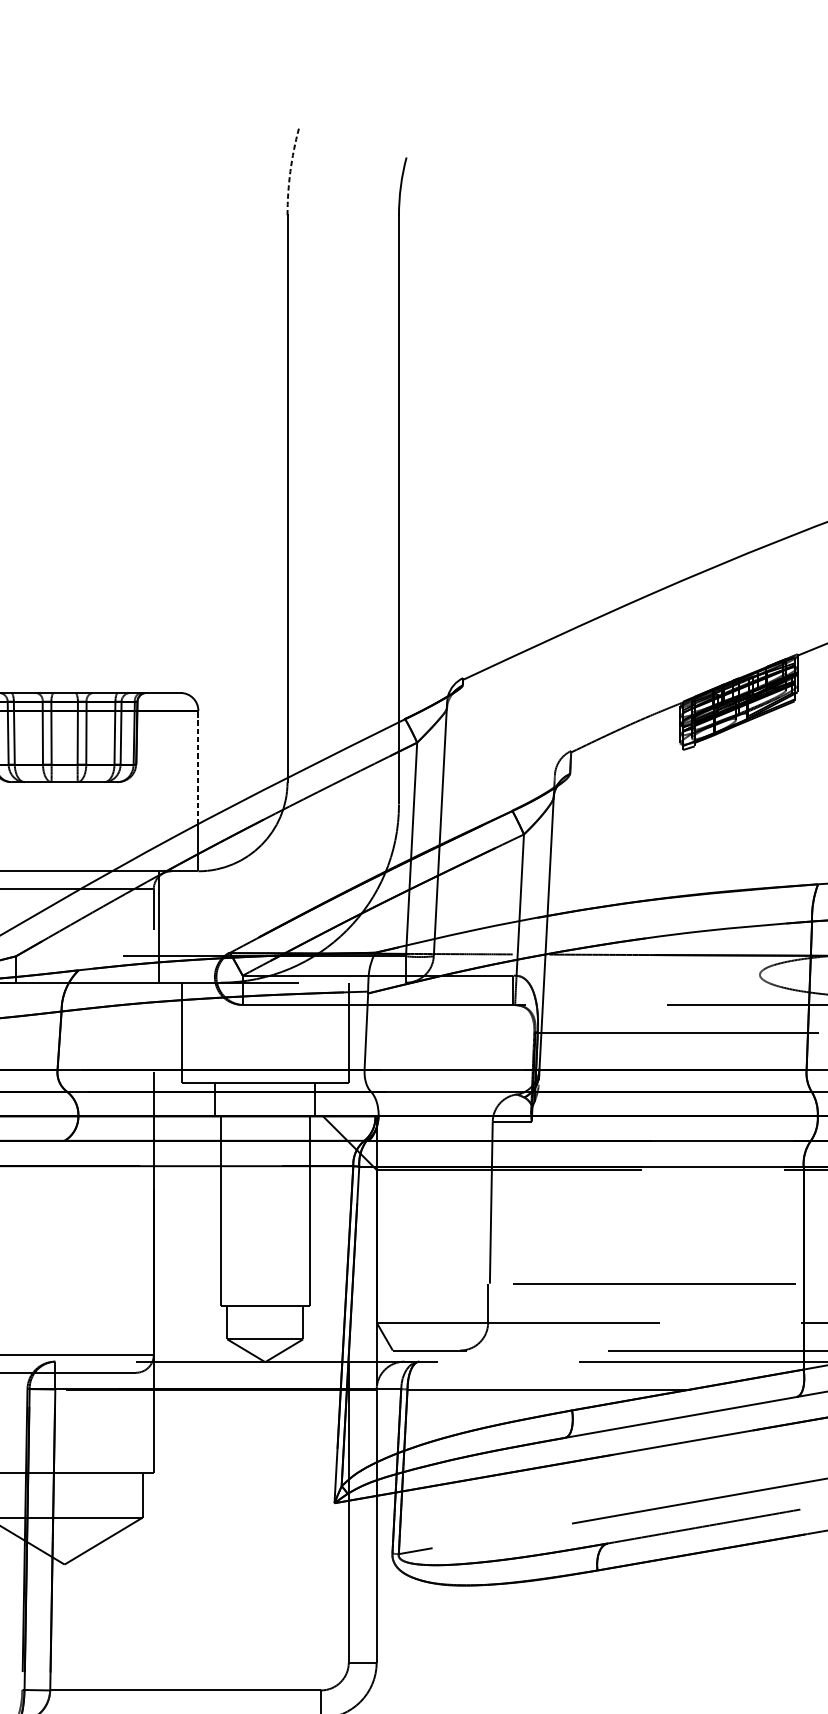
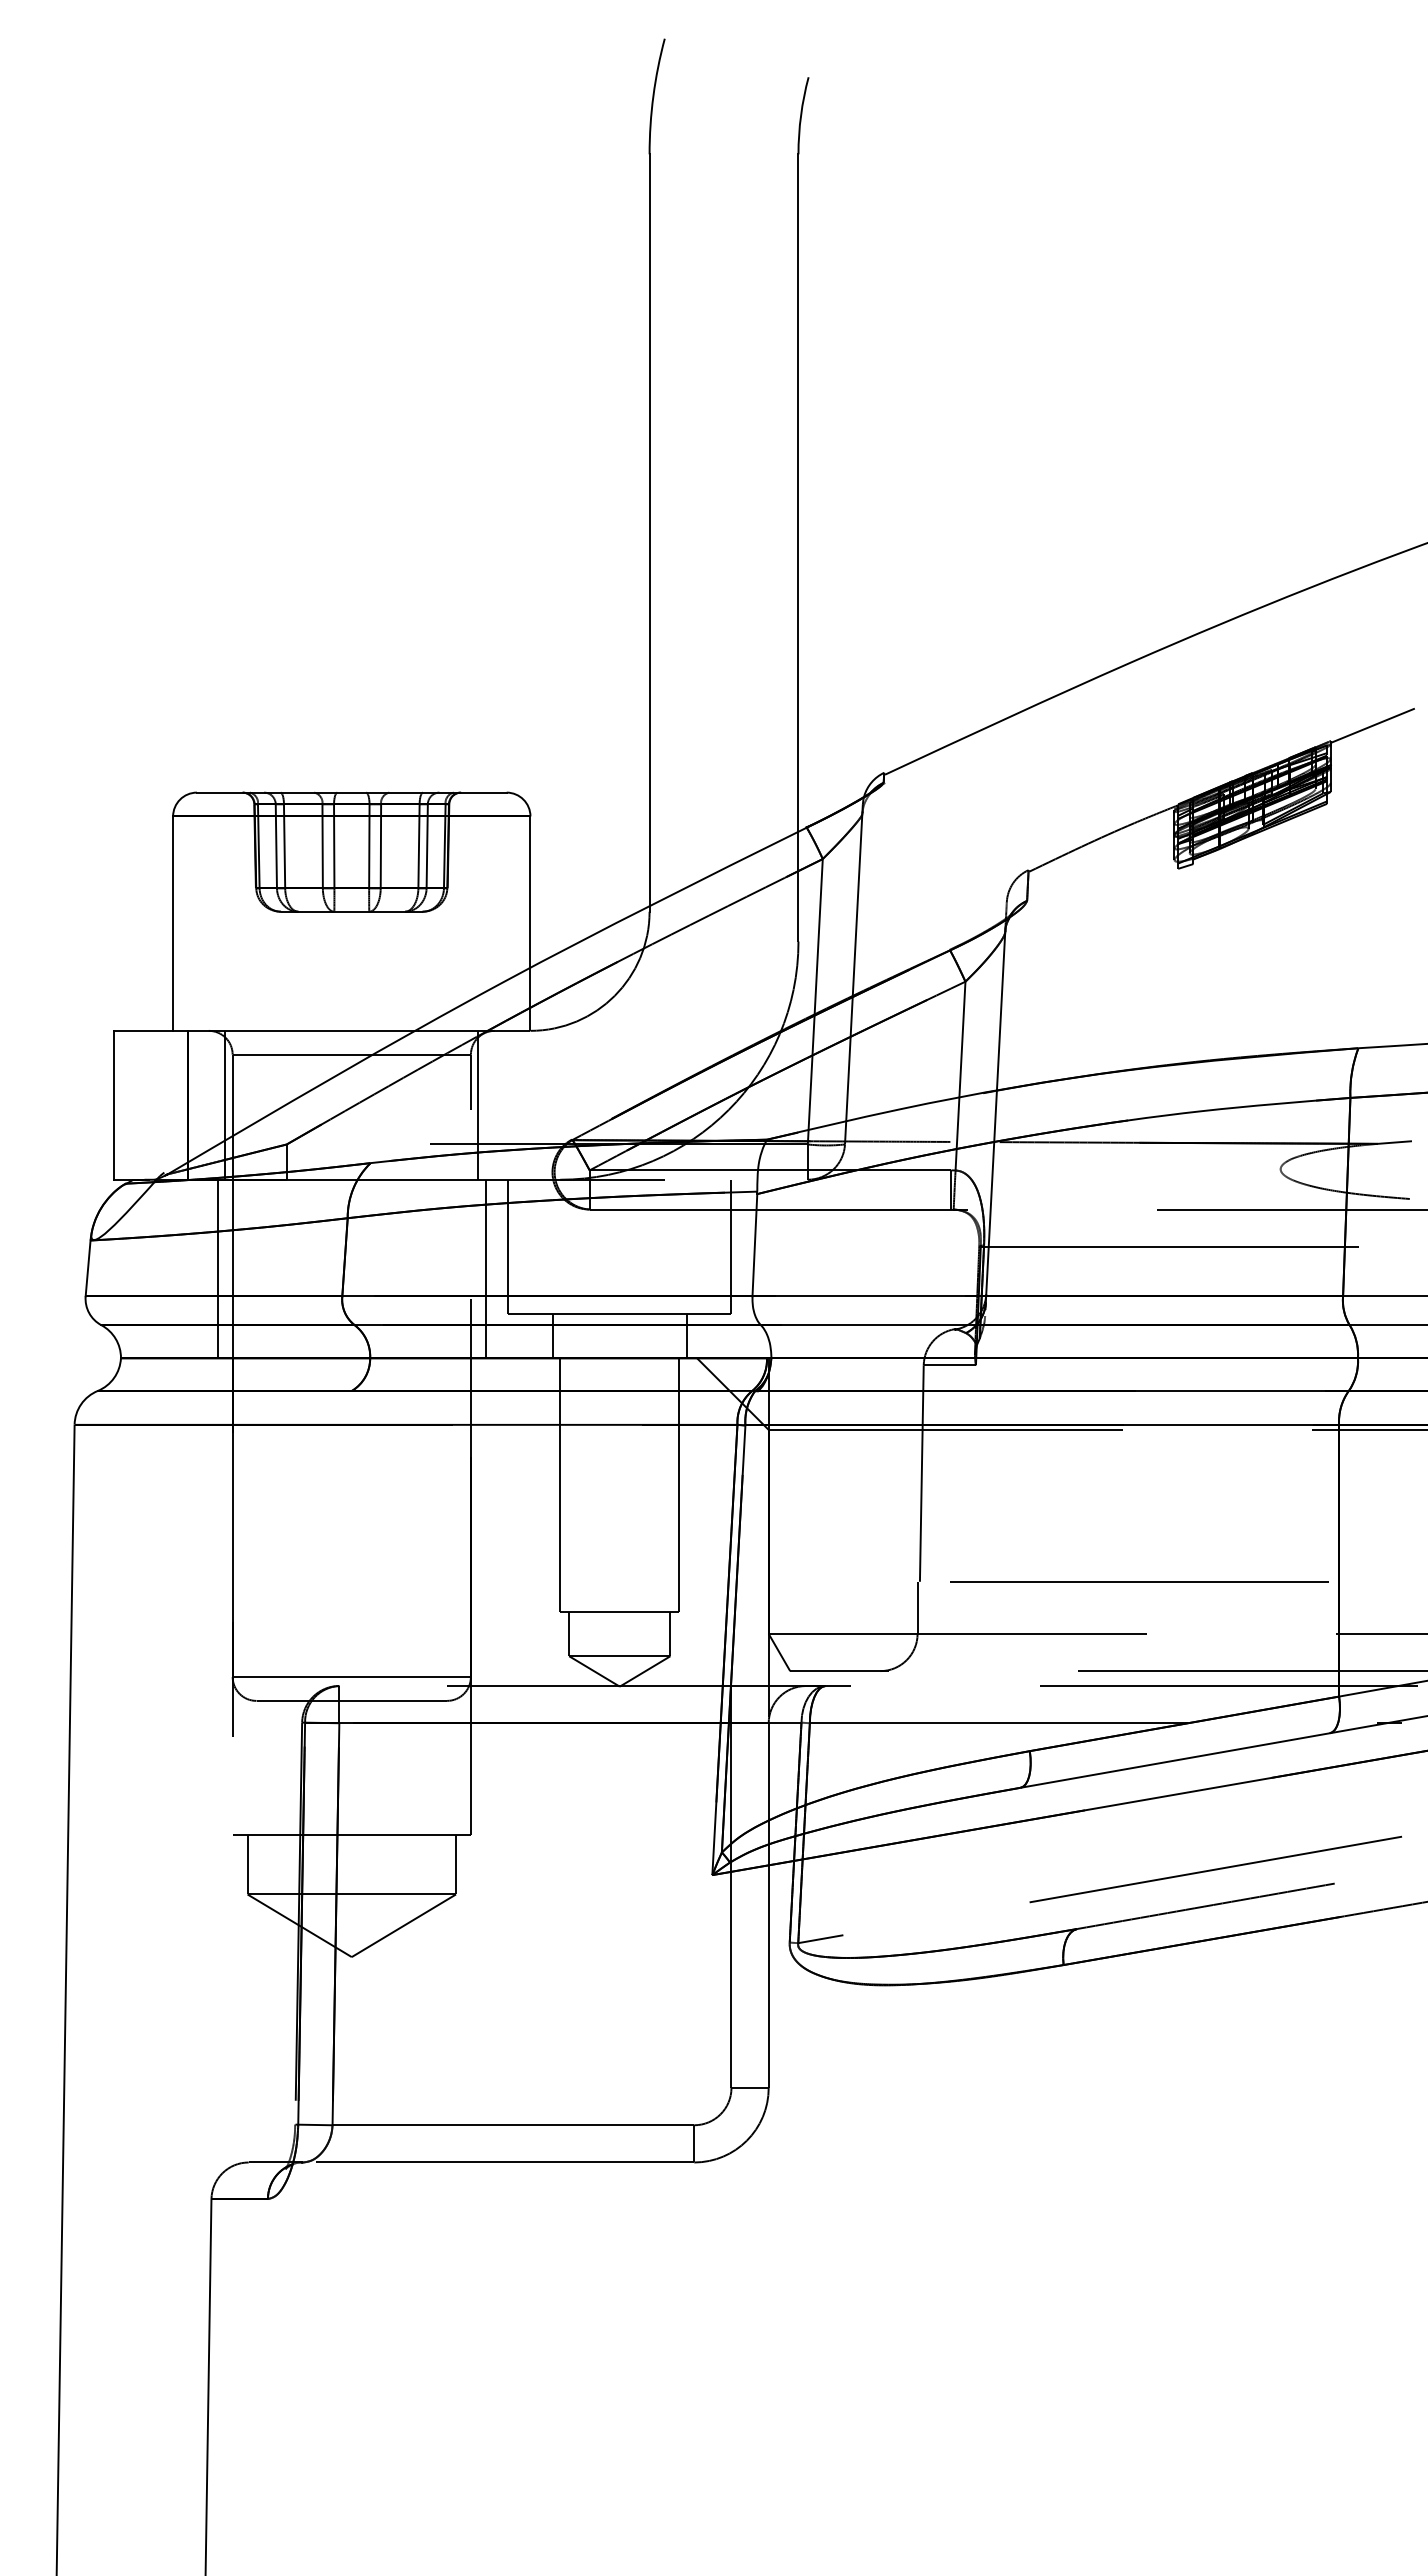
arc: (290, 171) -> (653, 96), dashed -> solid
line: (198, 767) -> (530, 892), dashed -> solid
line: (164, 1049) -> (485, 1268), added

